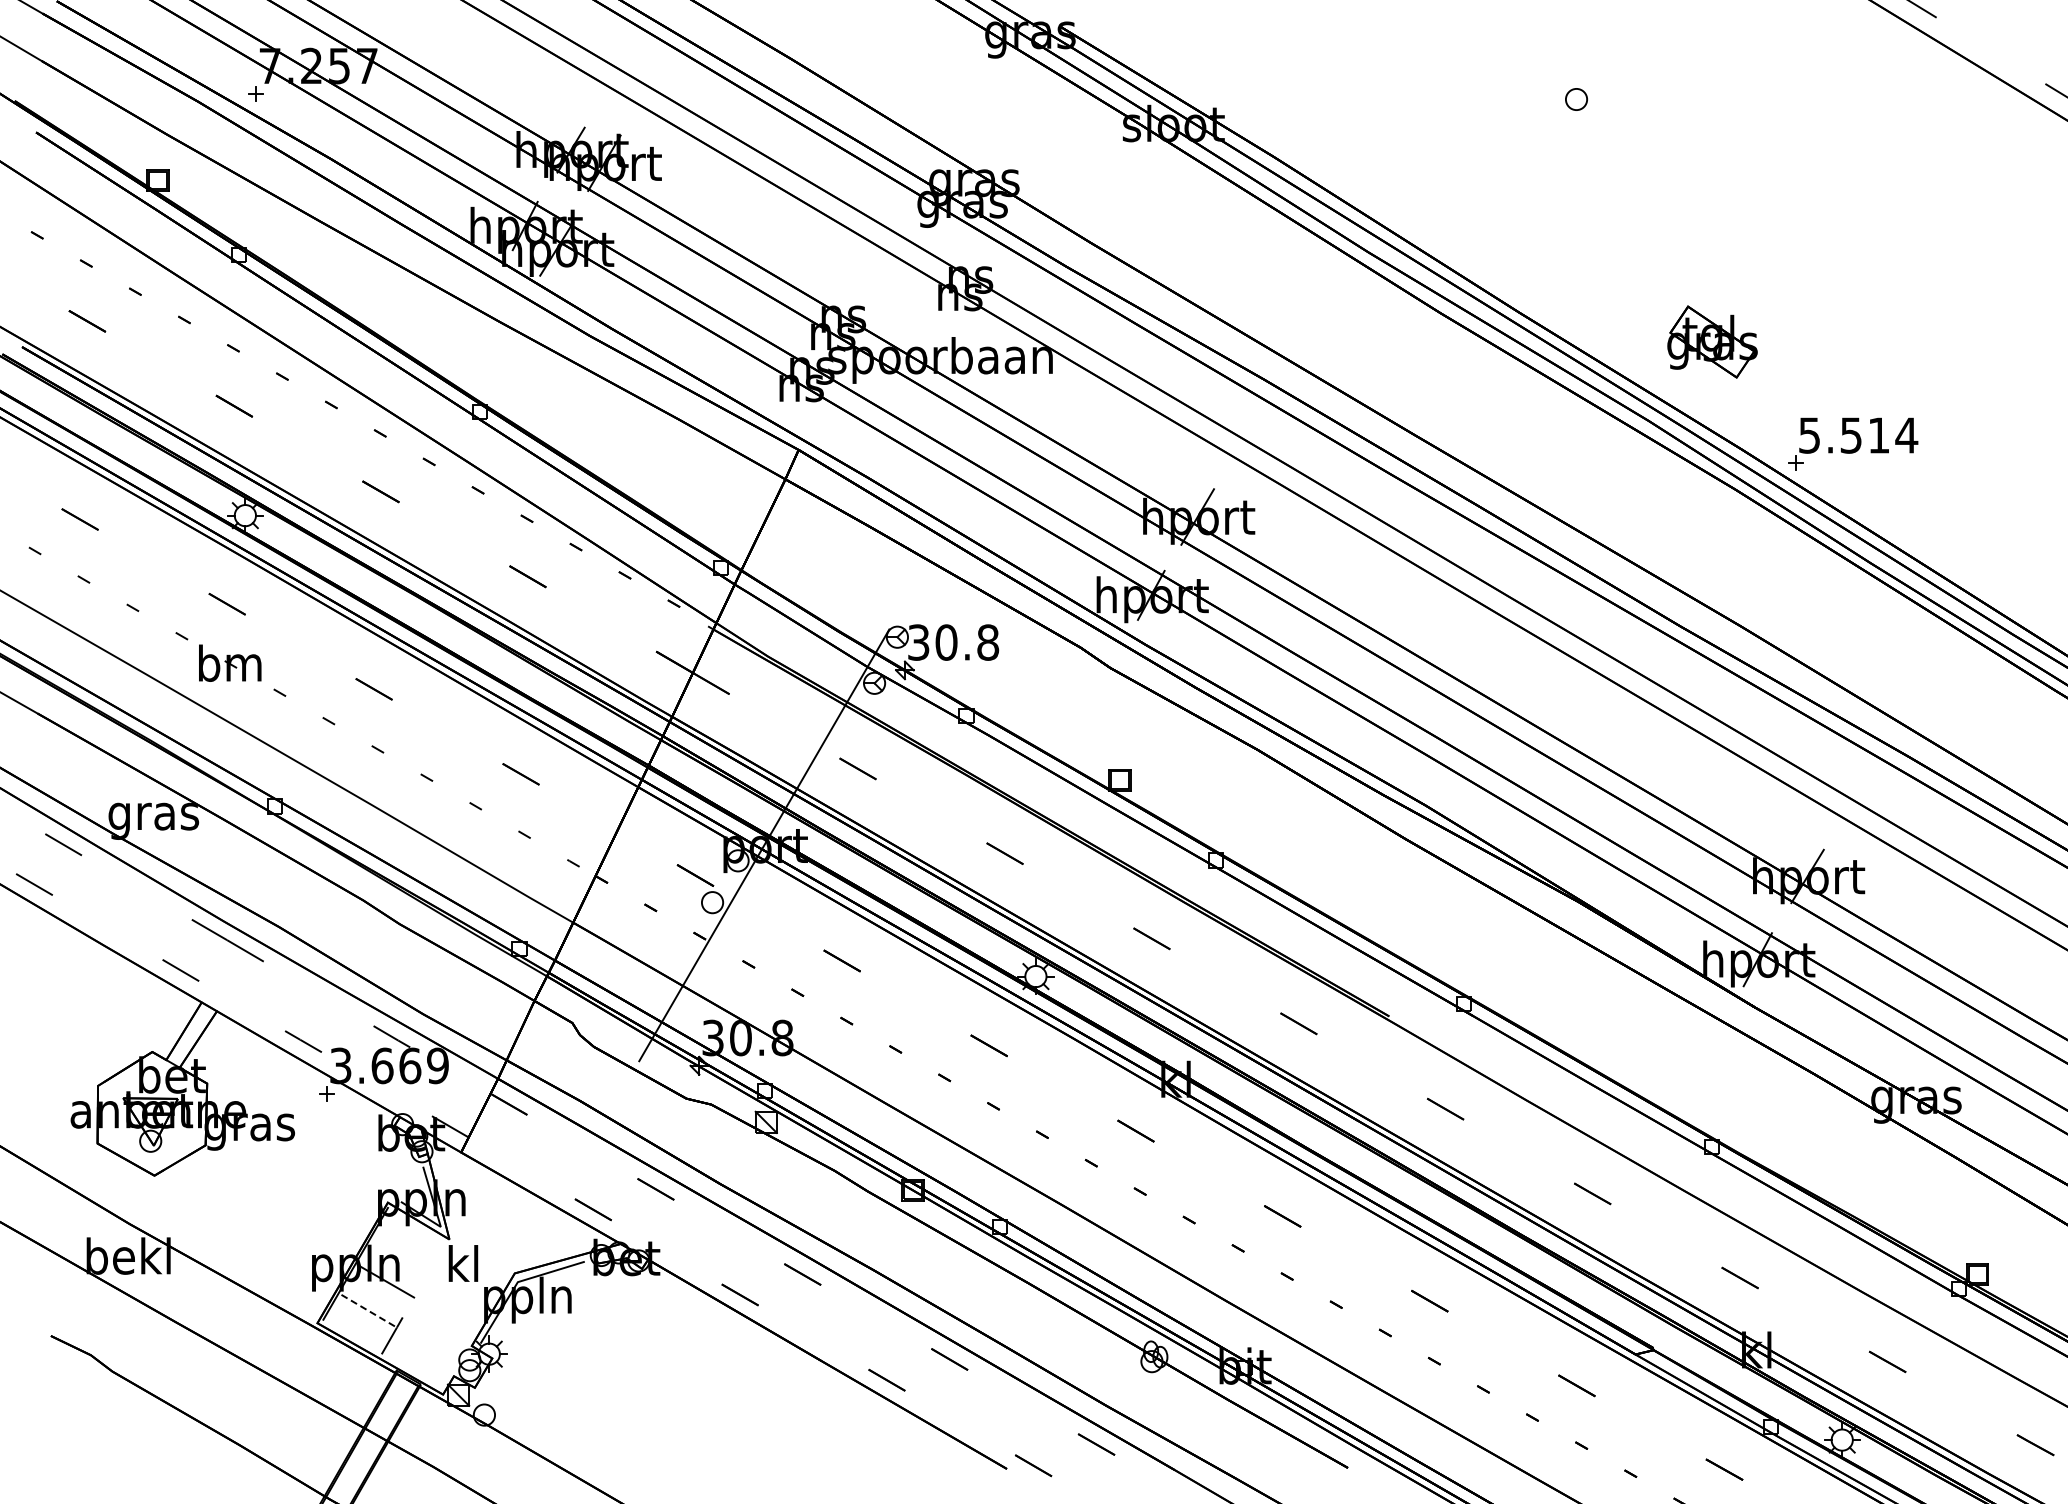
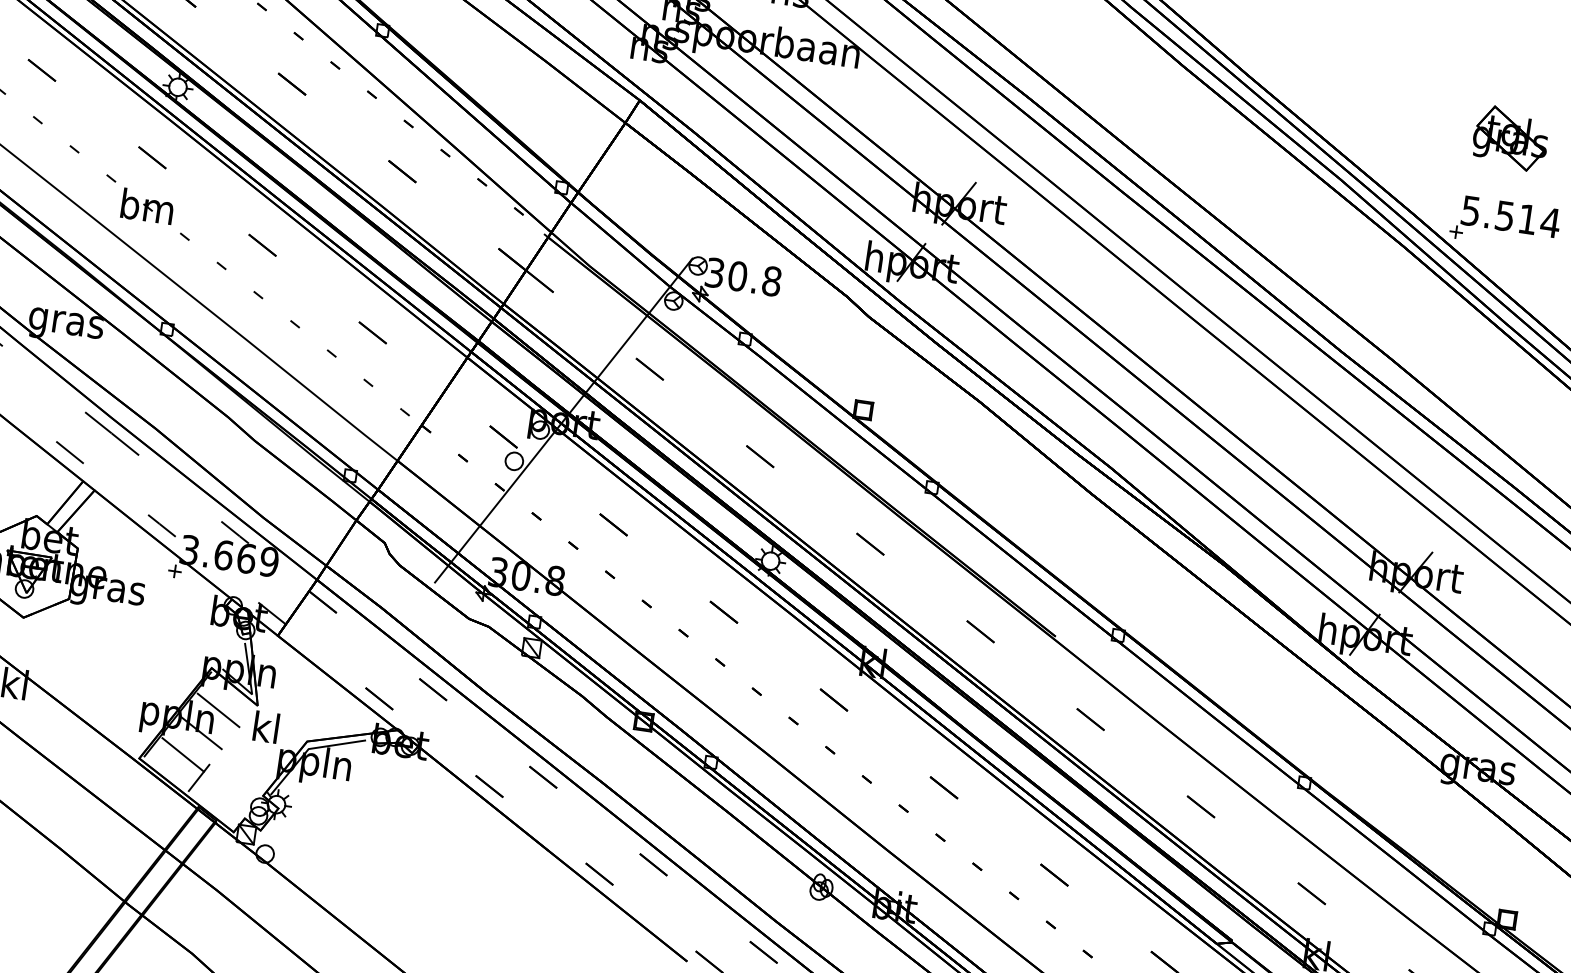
part: (1712, 341) -> (1510, 138), moved
line: (403, 1251) -> (218, 710), added
line: (369, 1311) -> (183, 755), dashed -> solid

